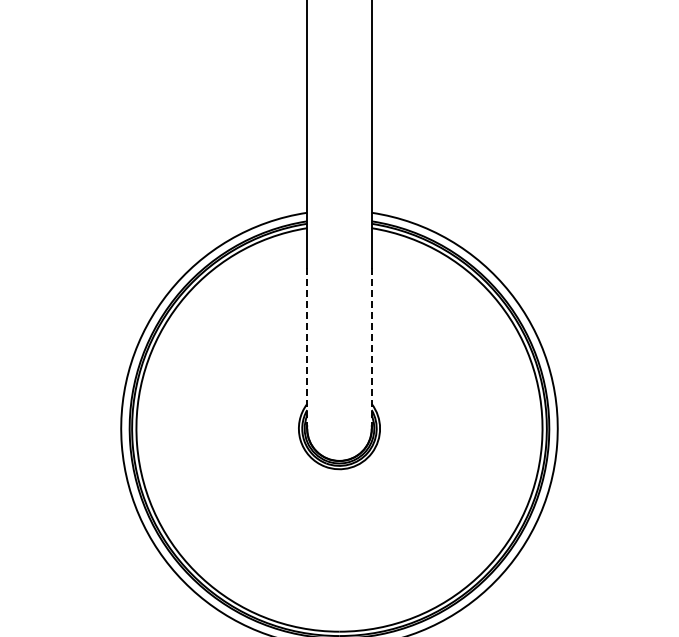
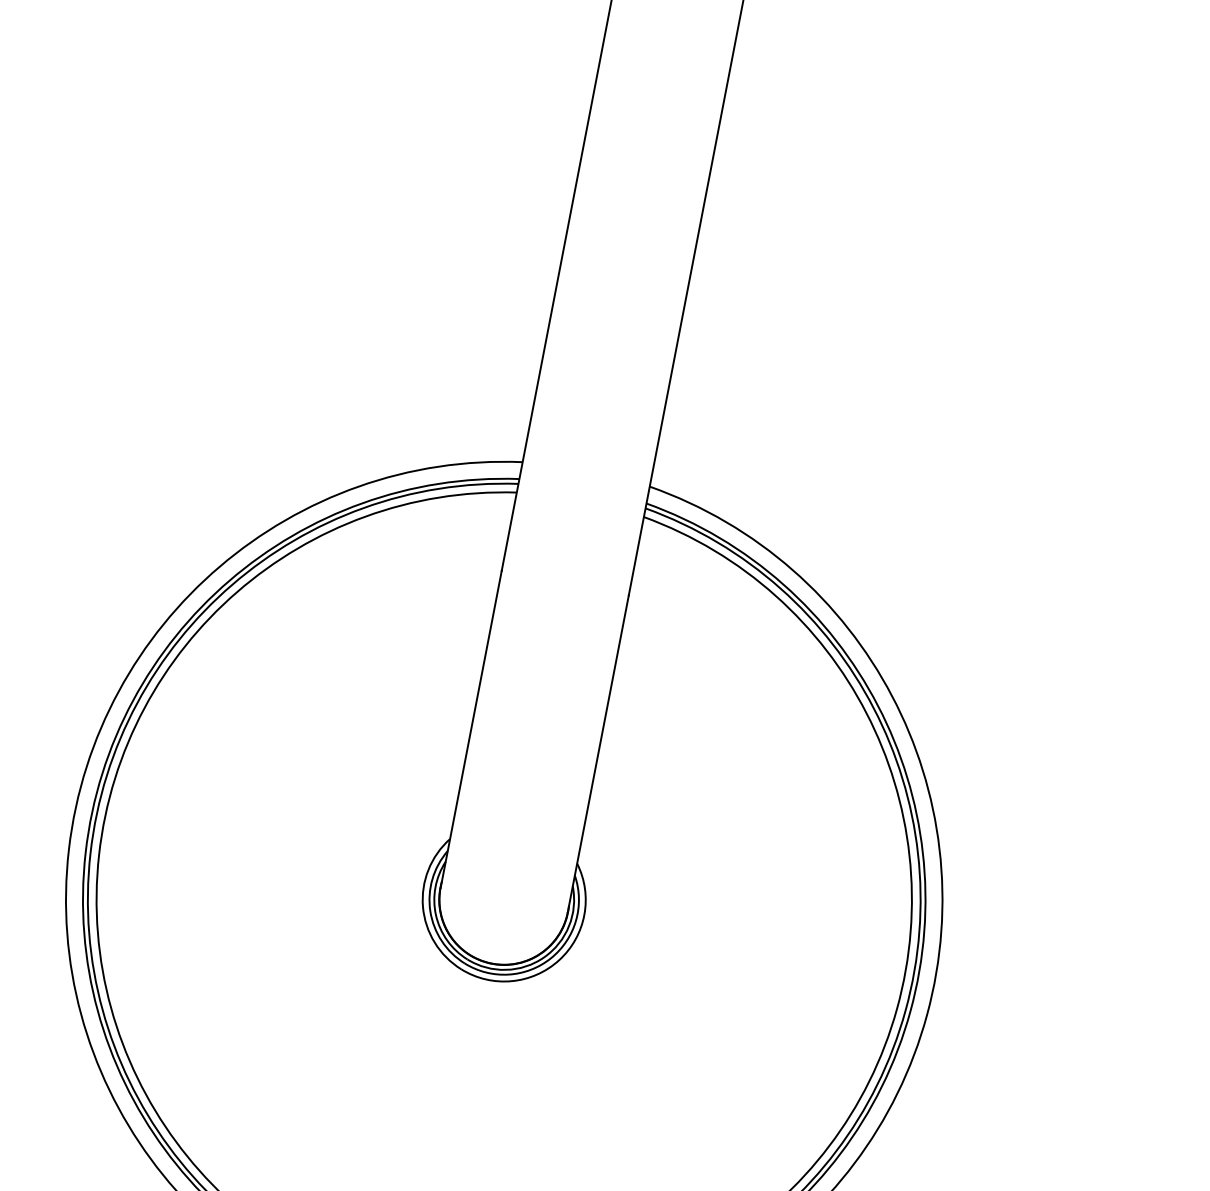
line: (371, 347) -> (598, 752), dashed -> solid
line: (307, 348) -> (471, 729), dashed -> solid

